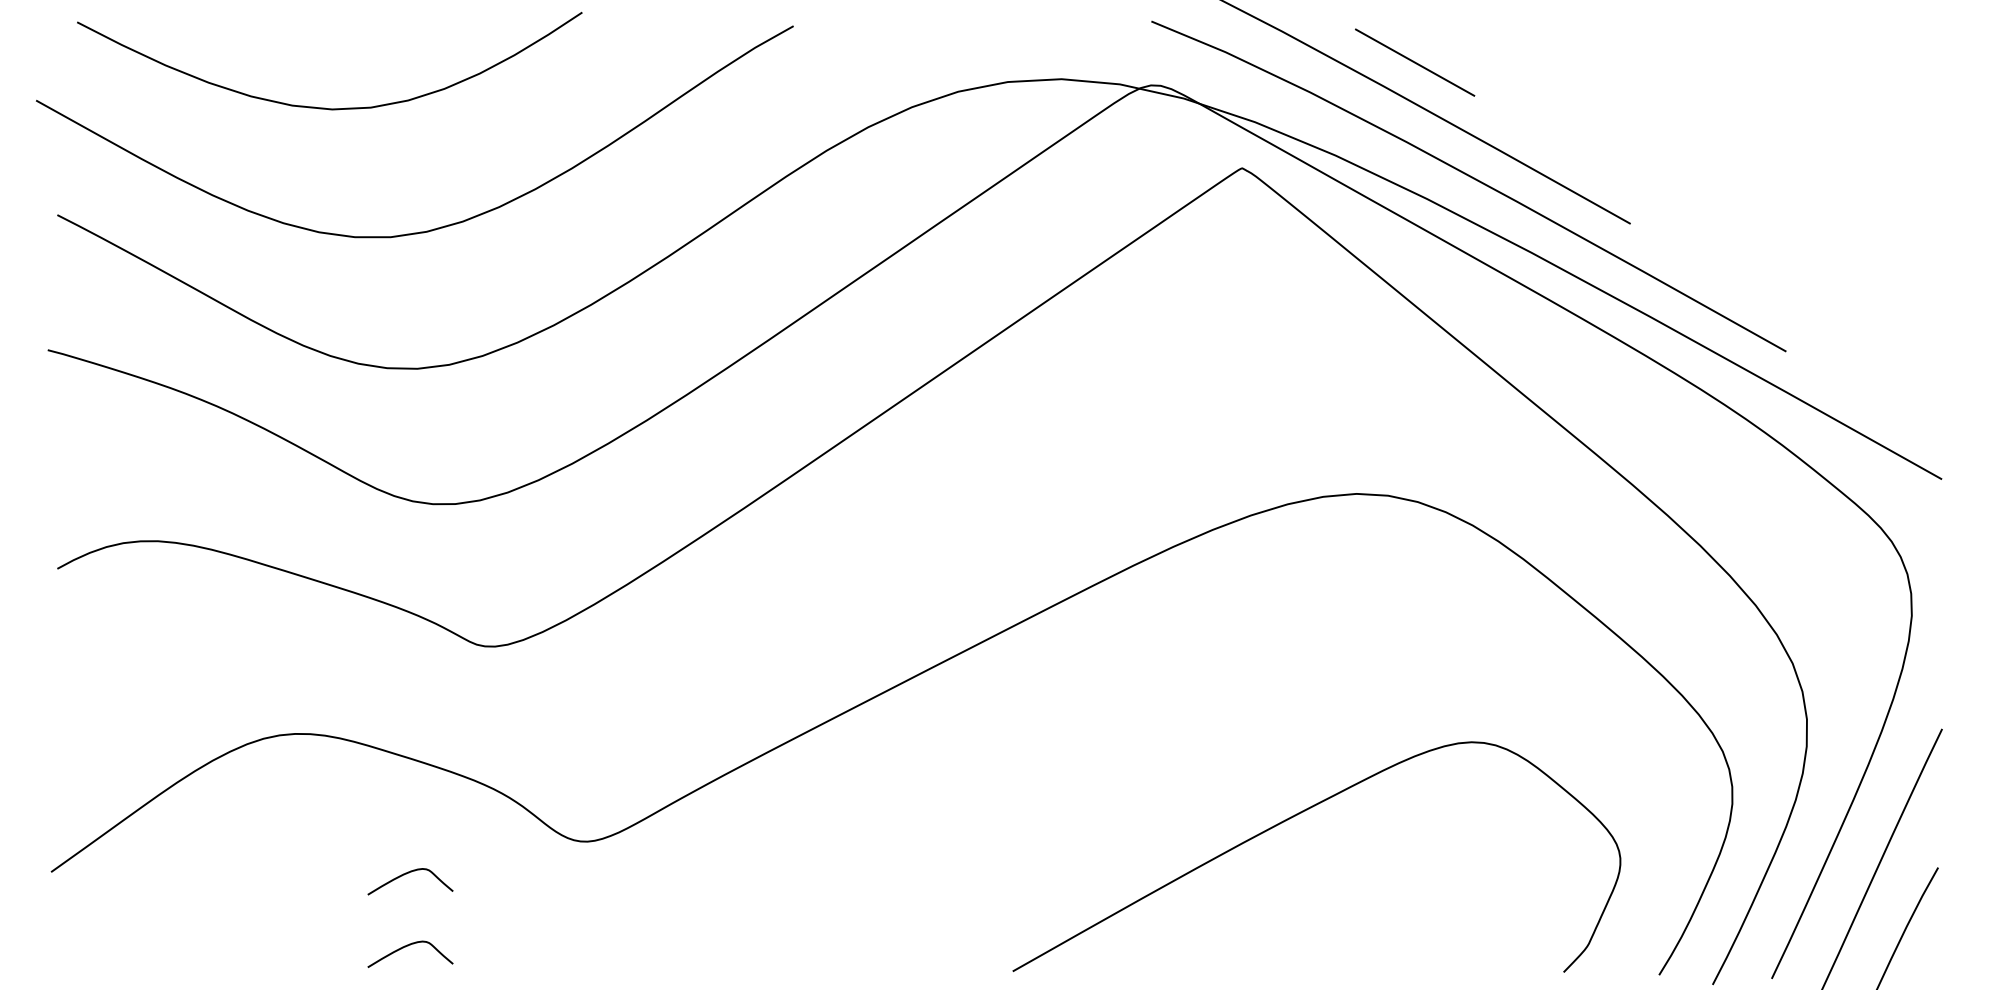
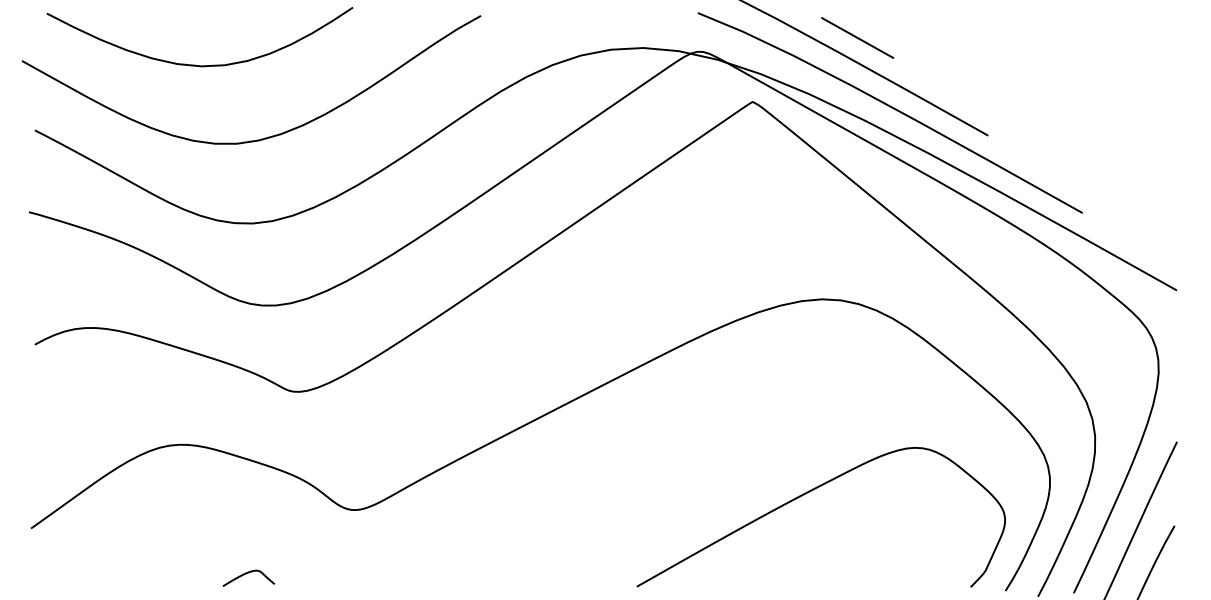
curve: (1289, 820) -> (804, 495), moved
curve: (406, 875) -> (246, 530), removed

